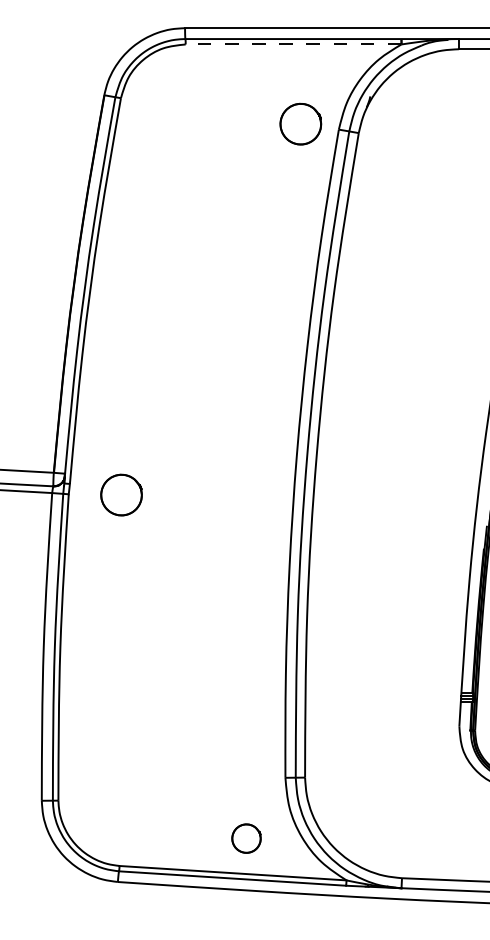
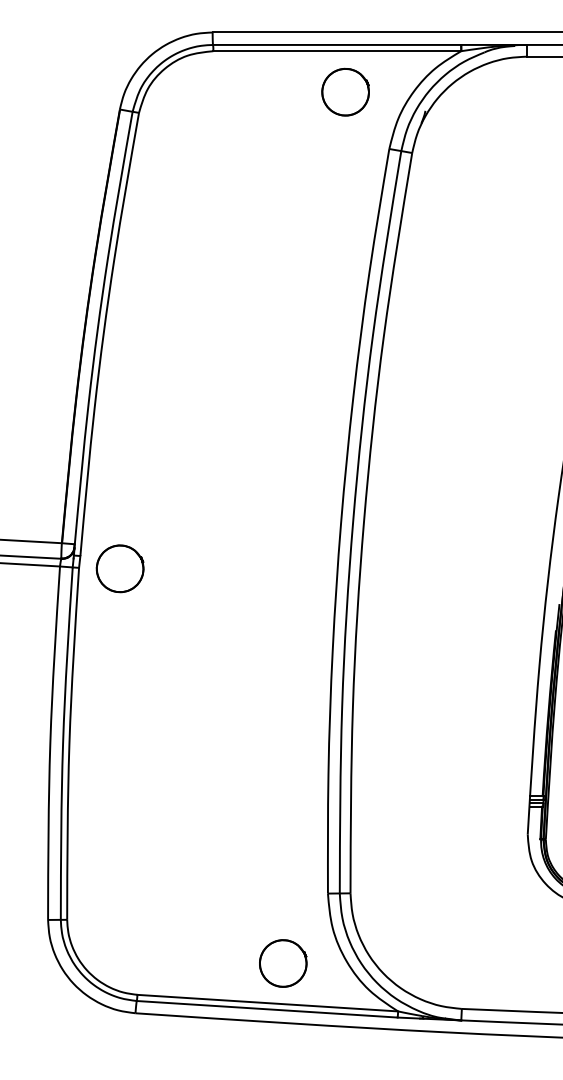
line: (293, 44) -> (337, 51), dashed -> solid
part: (300, 123) -> (345, 91), moved
part: (121, 494) -> (120, 568), moved
part: (246, 838) -> (283, 963), size x1.43

